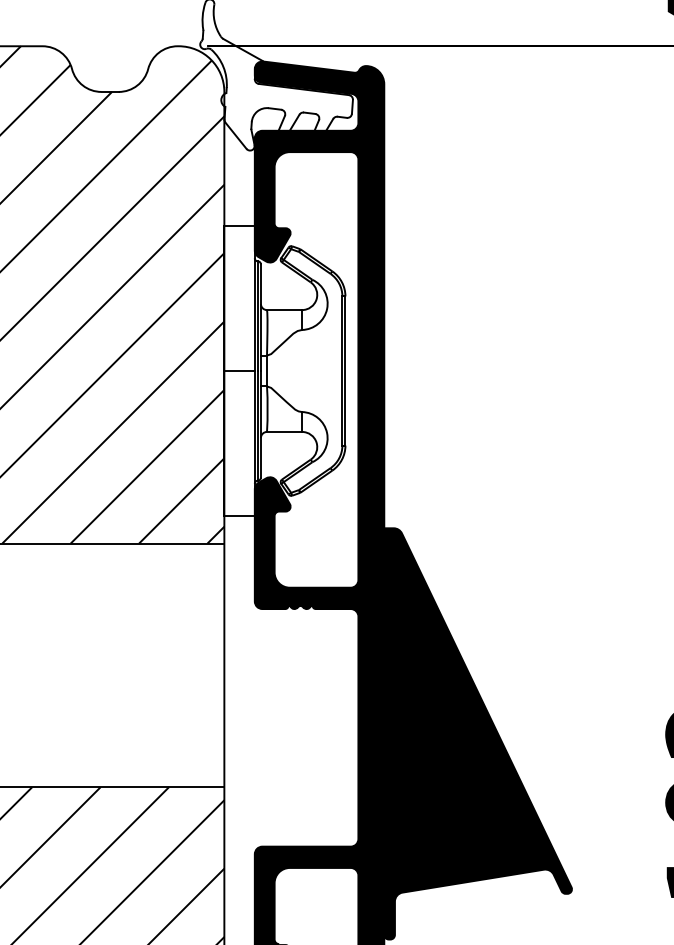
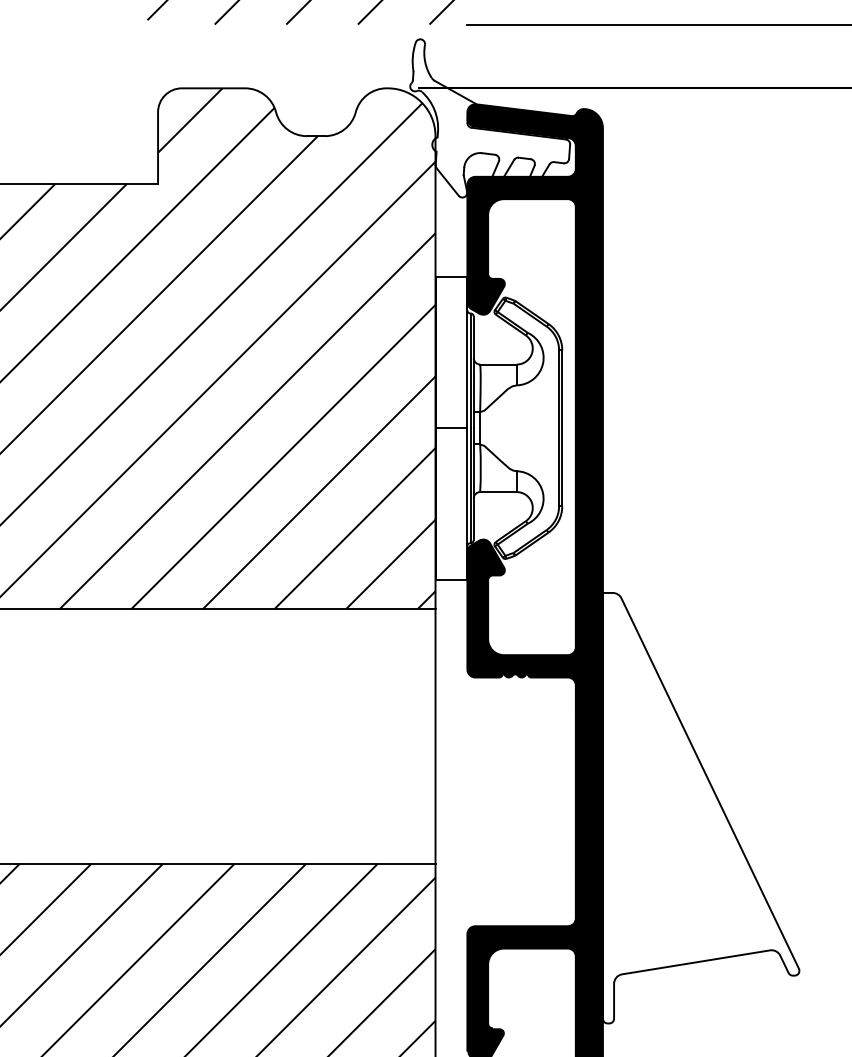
fill: (477, 733) -> (700, 807), removed

